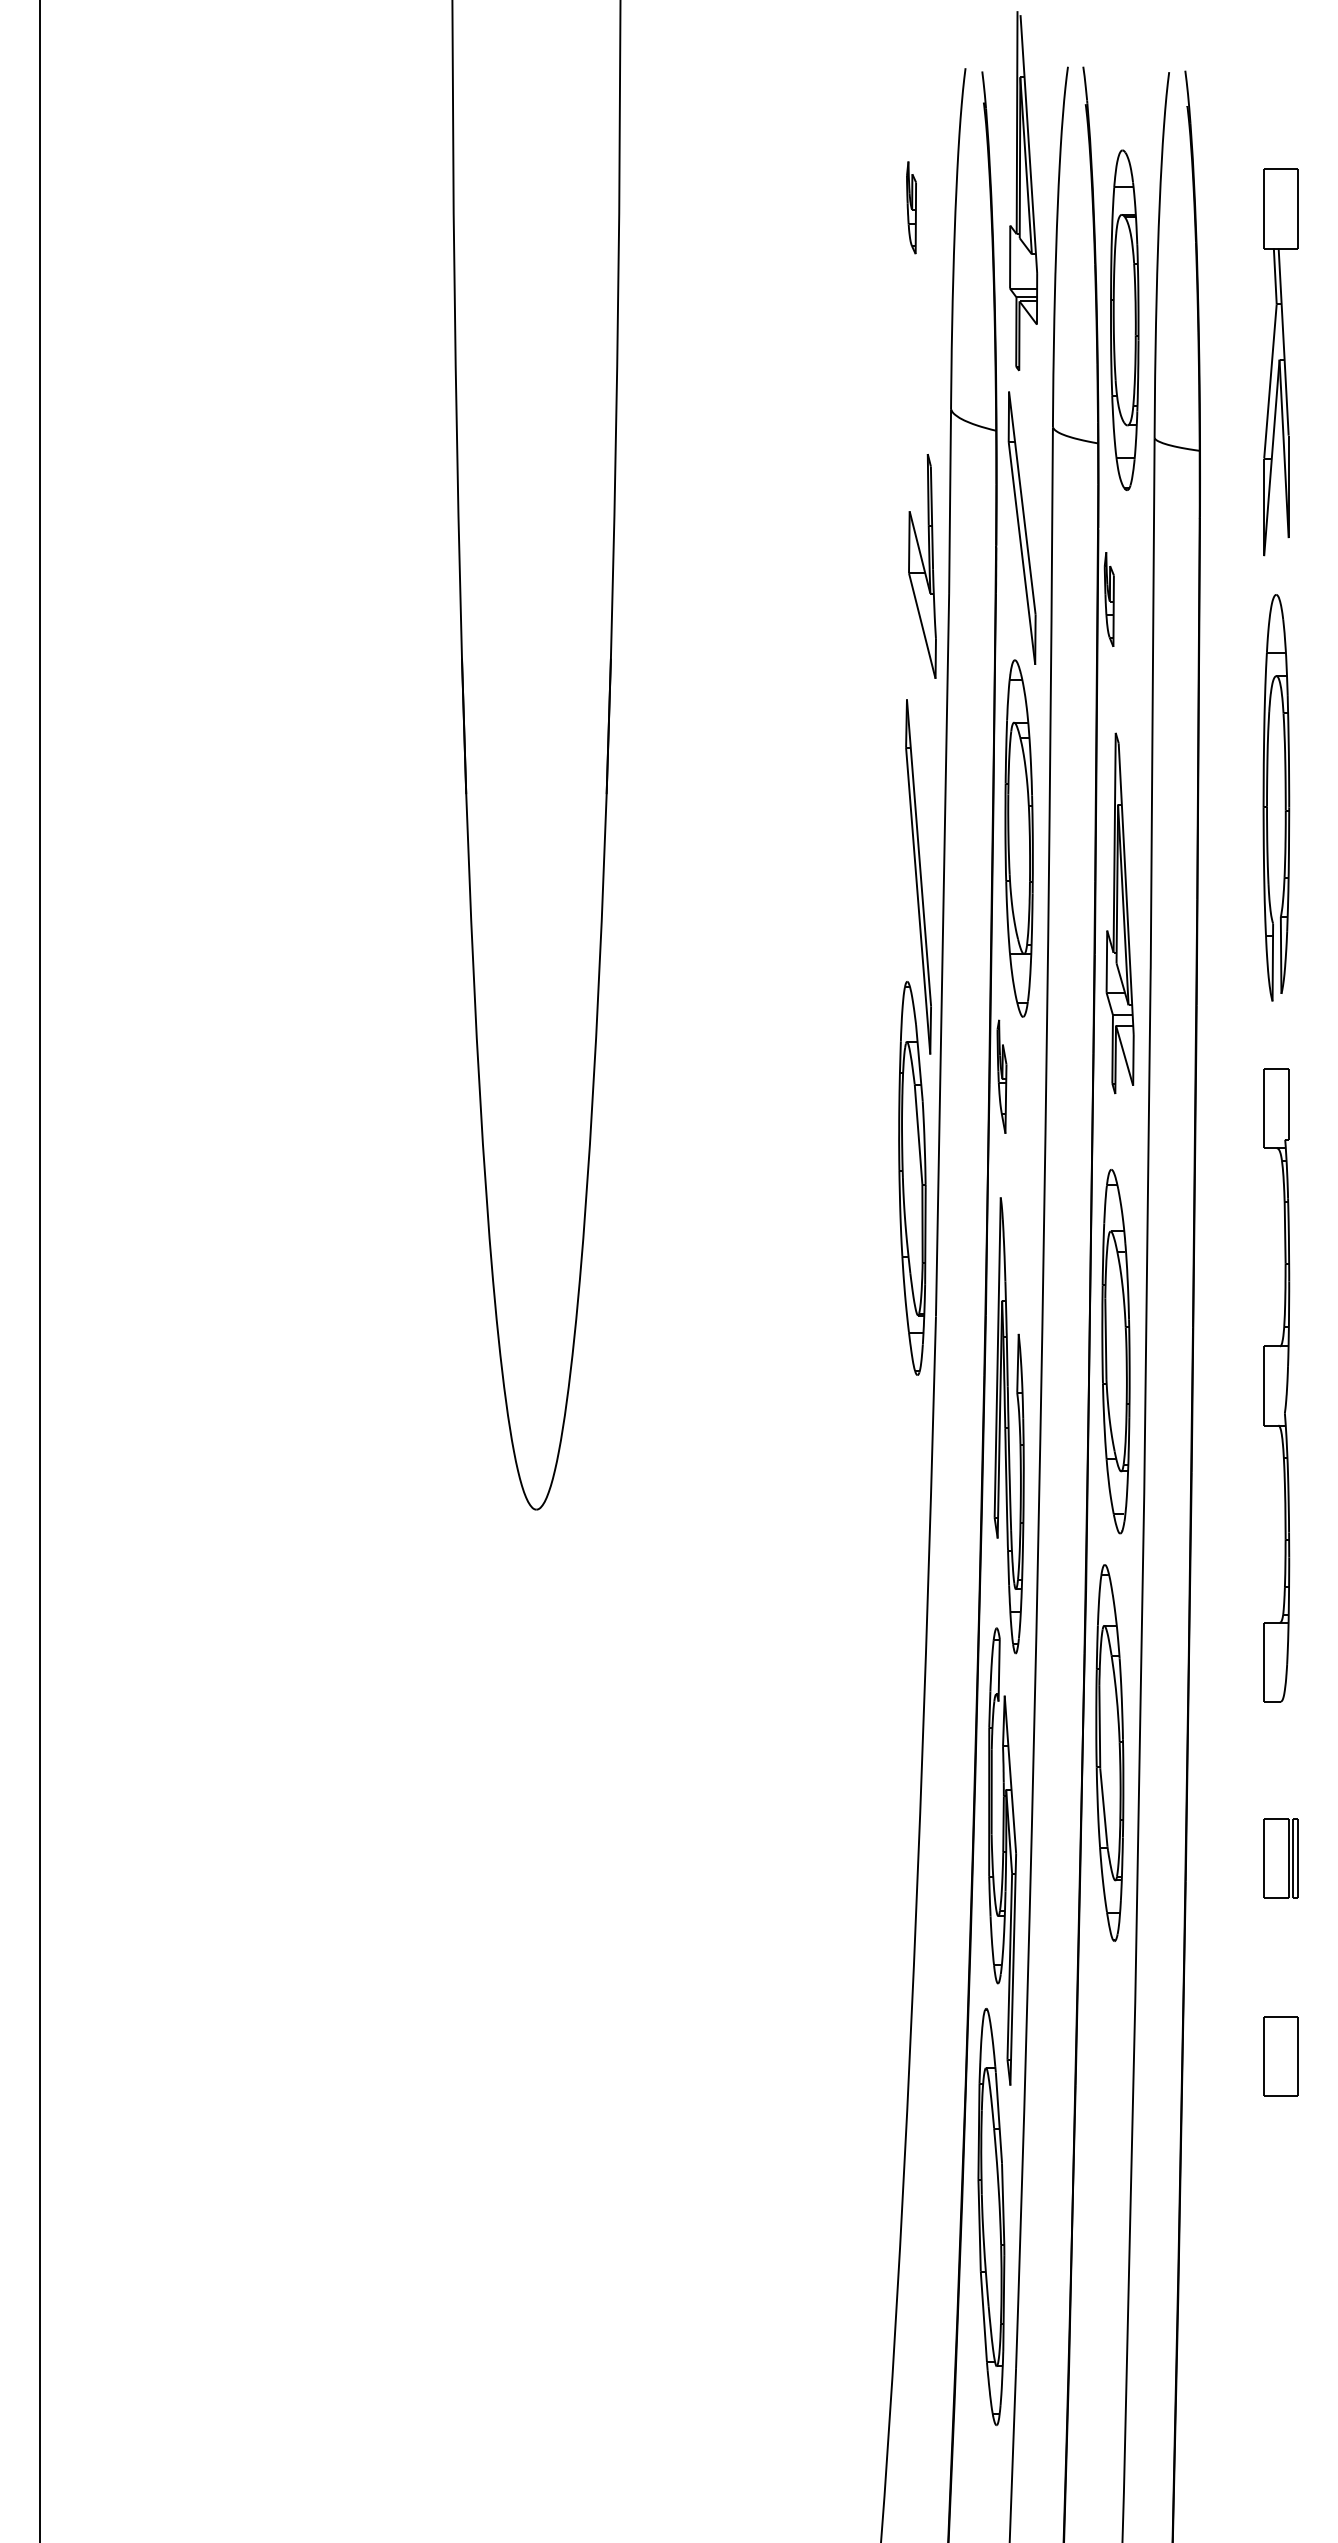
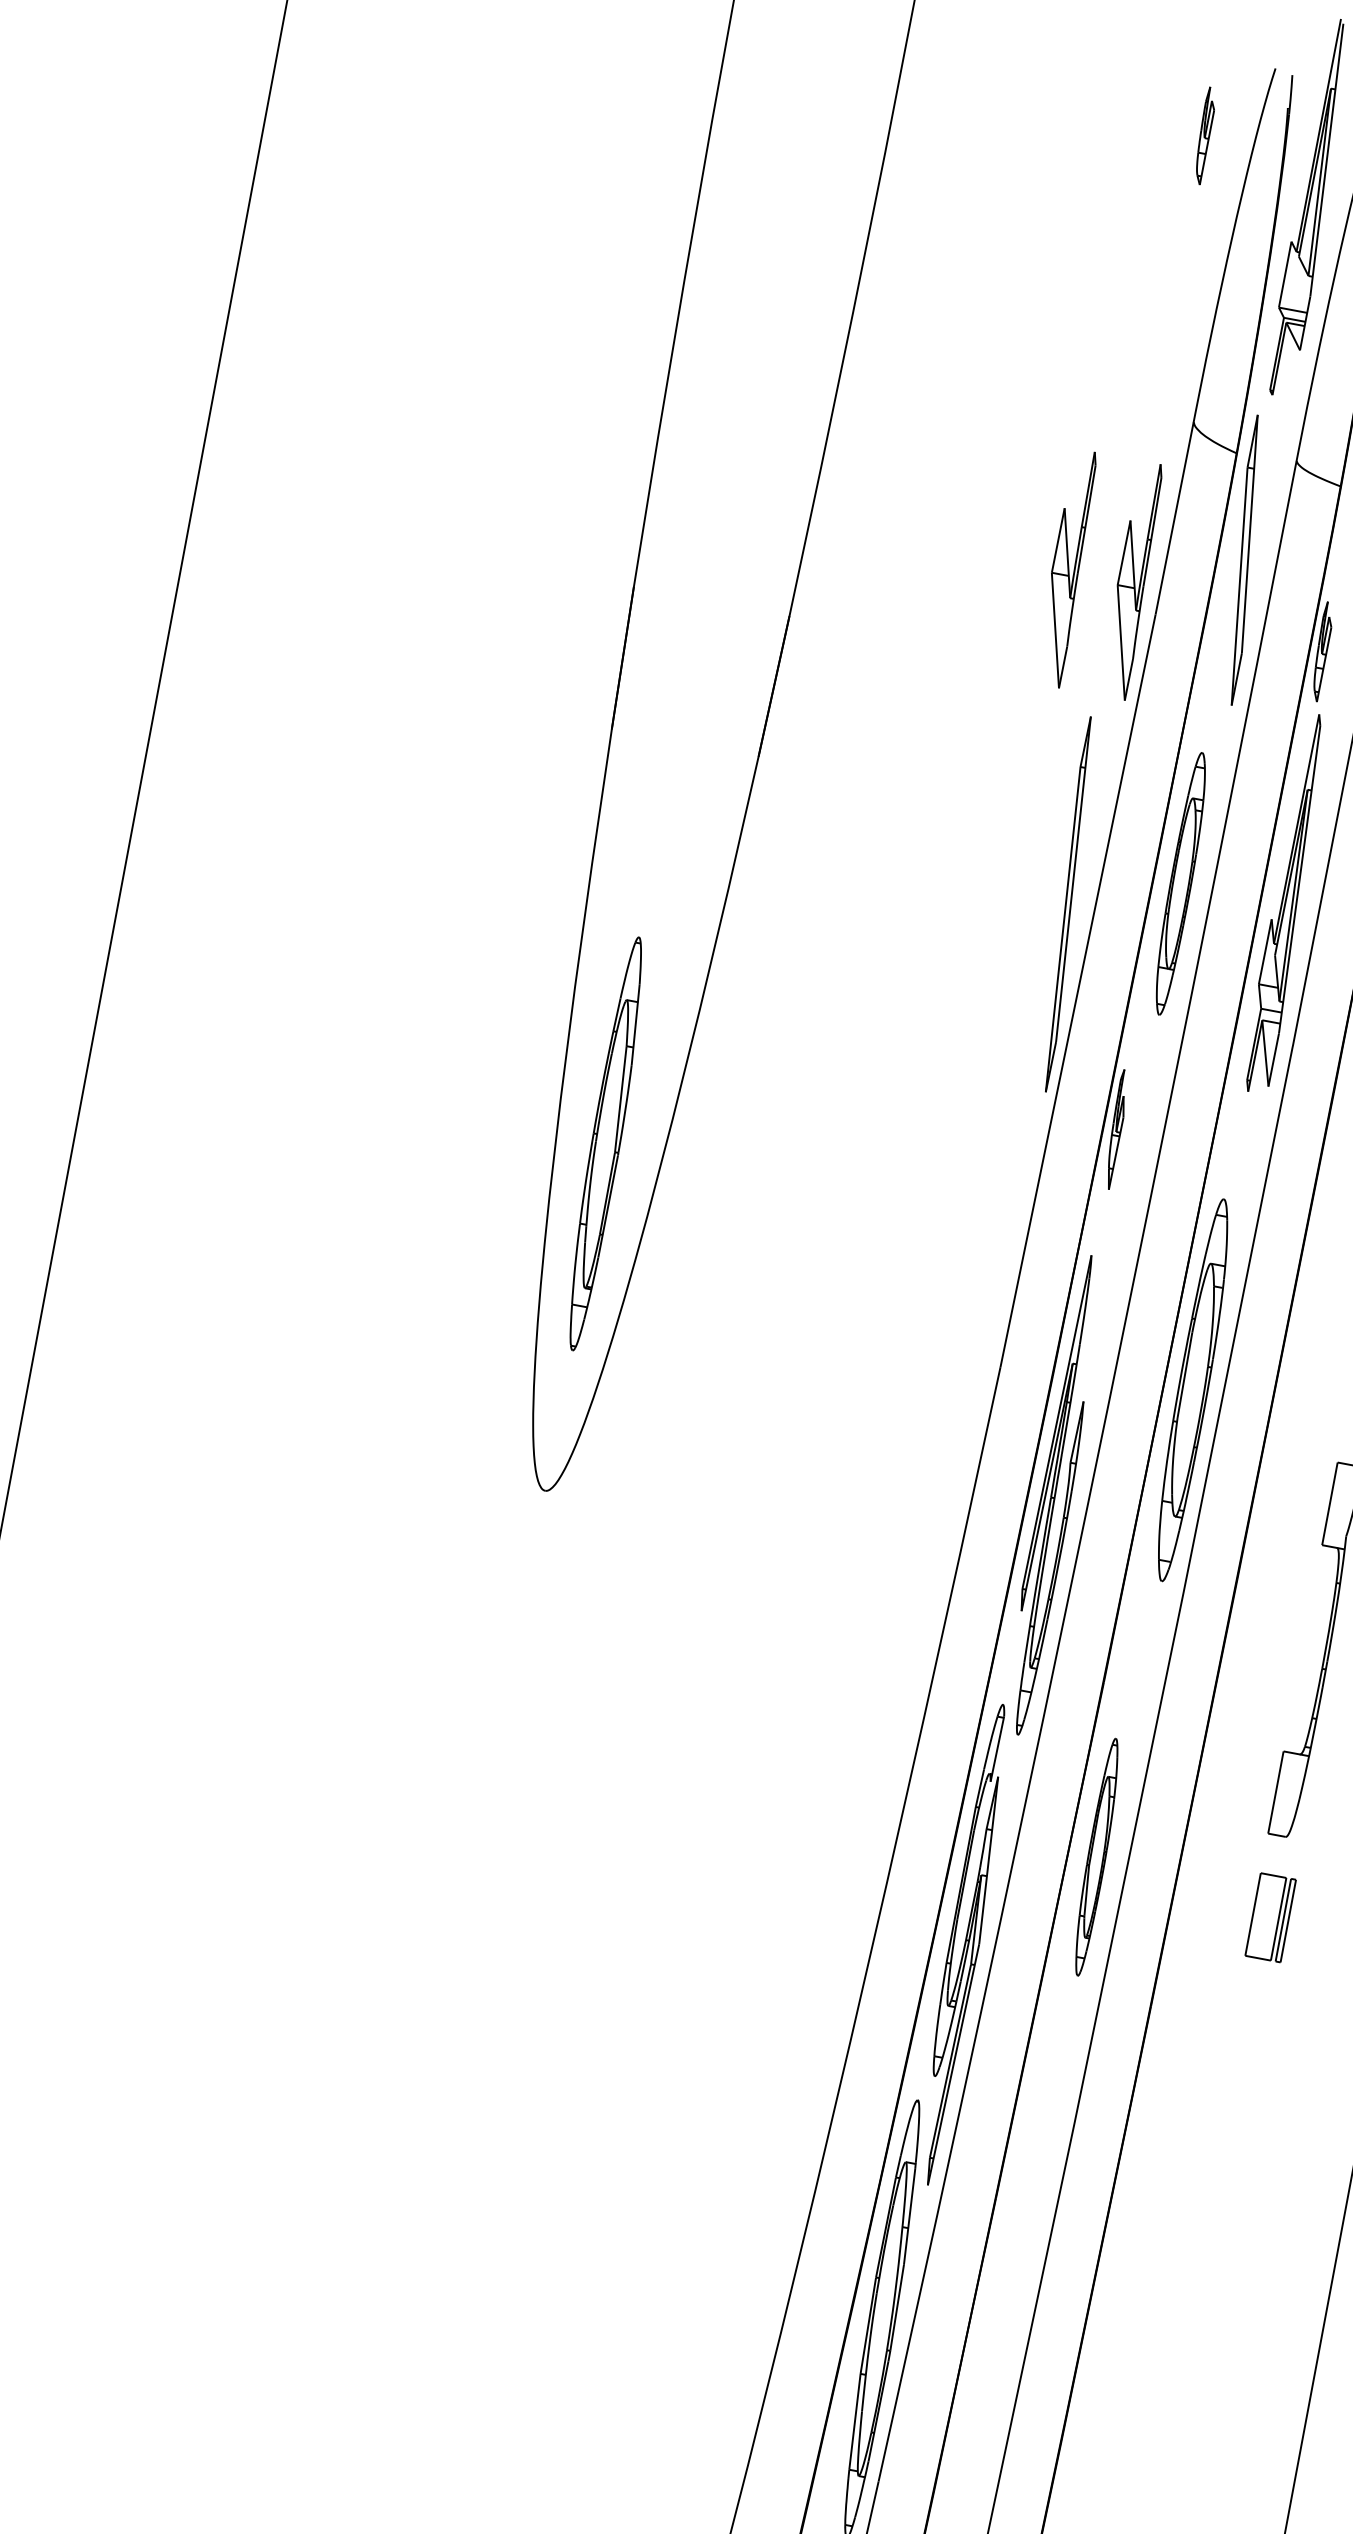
part: (911, 207) -> (1204, 135), moved
part: (859, 566) -> (1067, 568), added
part: (1018, 838) -> (1180, 883), size x0.7
part: (1119, 913) -> (1287, 903), moved
part: (912, 1178) -> (605, 1143), moved
part: (1115, 1351) -> (1192, 1390), moved
part: (1109, 1752) -> (1096, 1856), size x0.6
part: (1280, 1858) -> (1270, 1917), moved
part: (1280, 2056) -> (1215, 2207), removed

